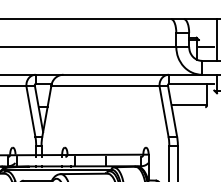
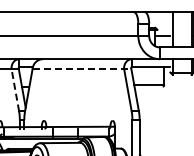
line: (110, 86) -> (82, 69), solid -> dashed
line: (31, 111) -> (15, 90), solid -> dashed

